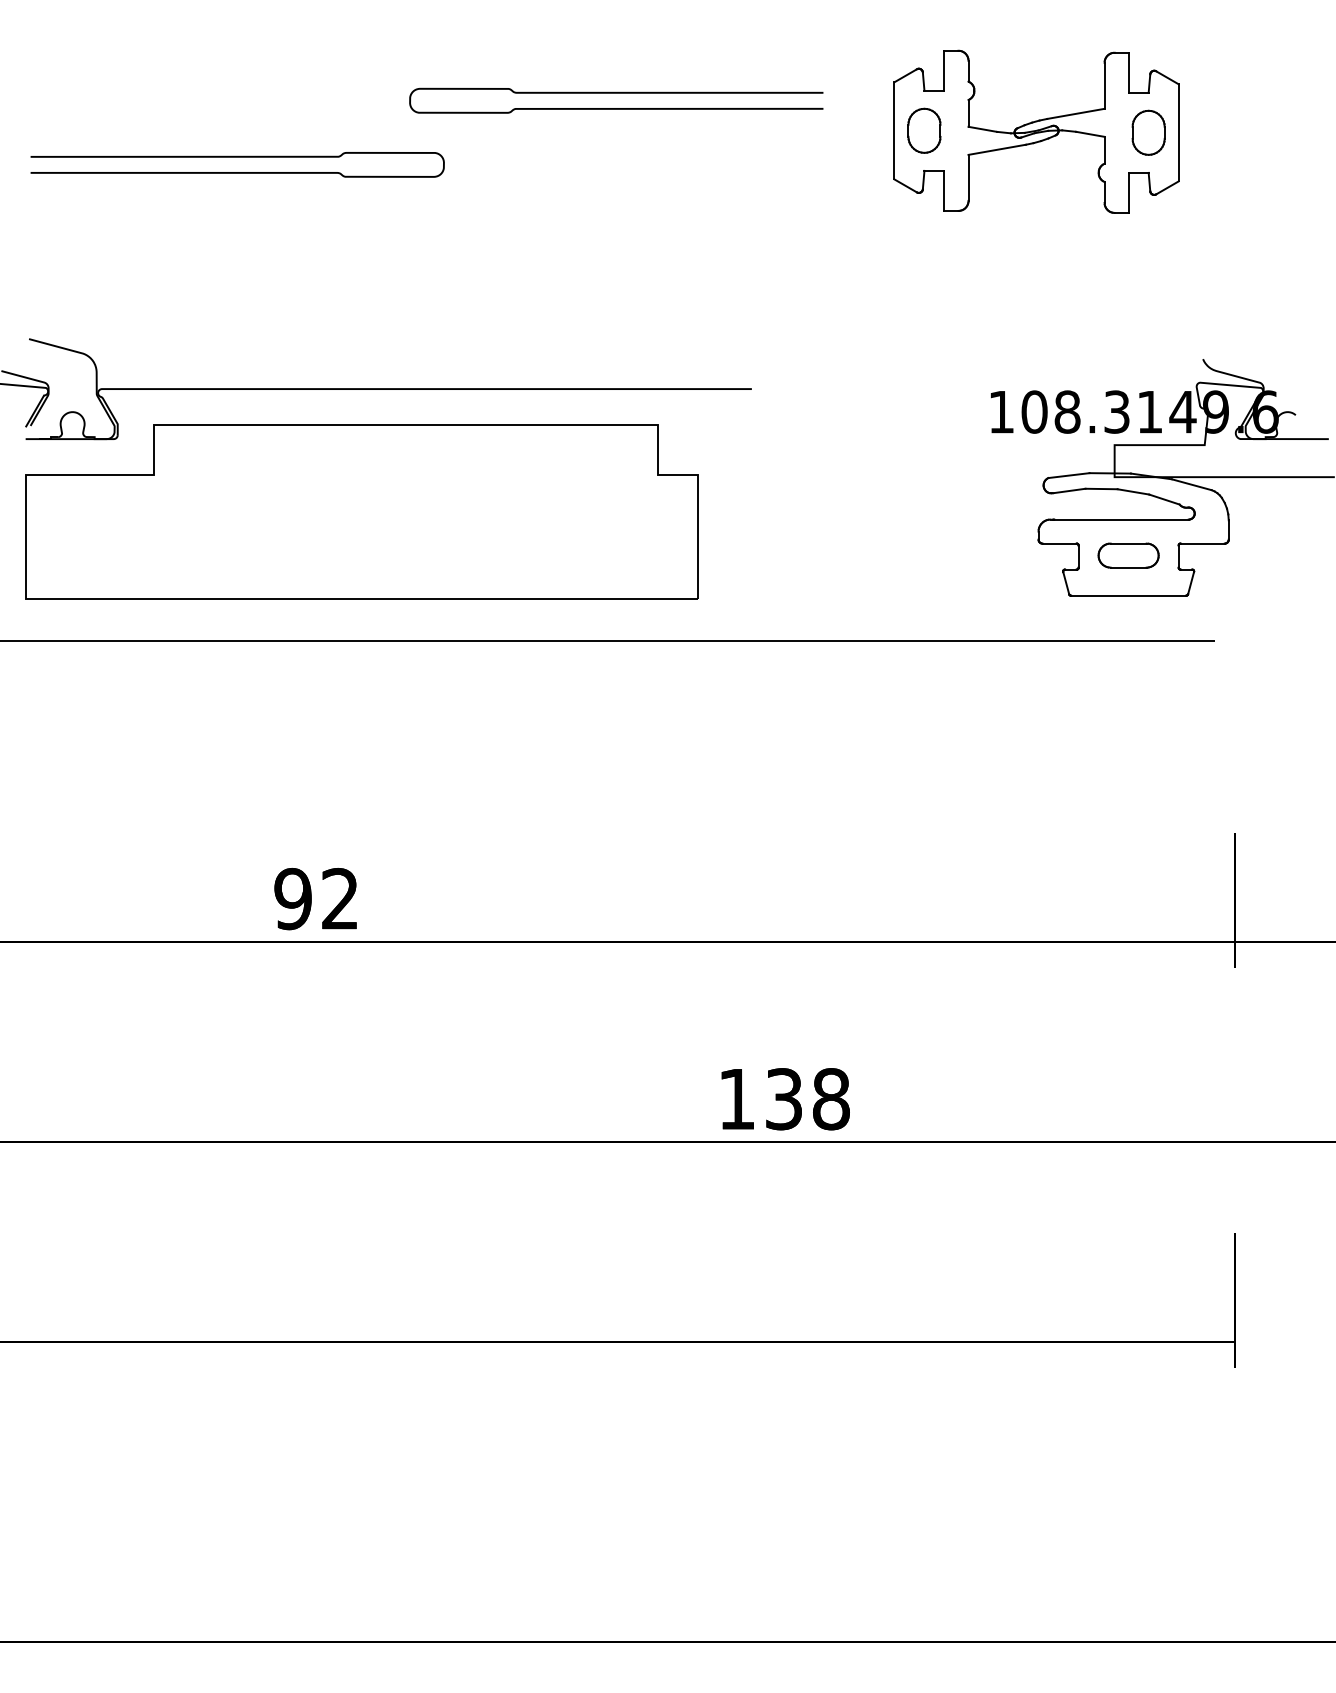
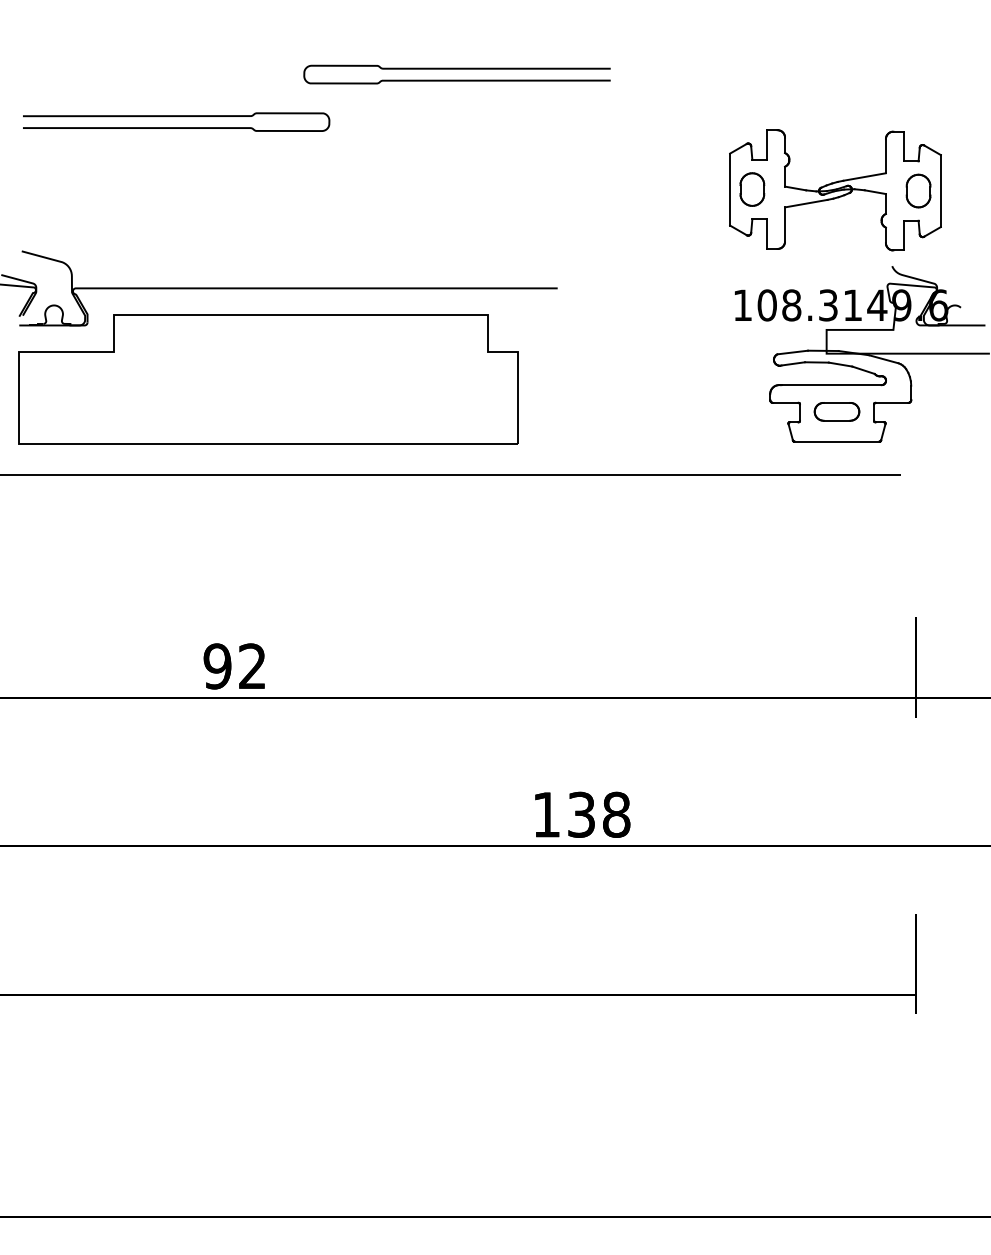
part: (1036, 131) -> (835, 190), moved

